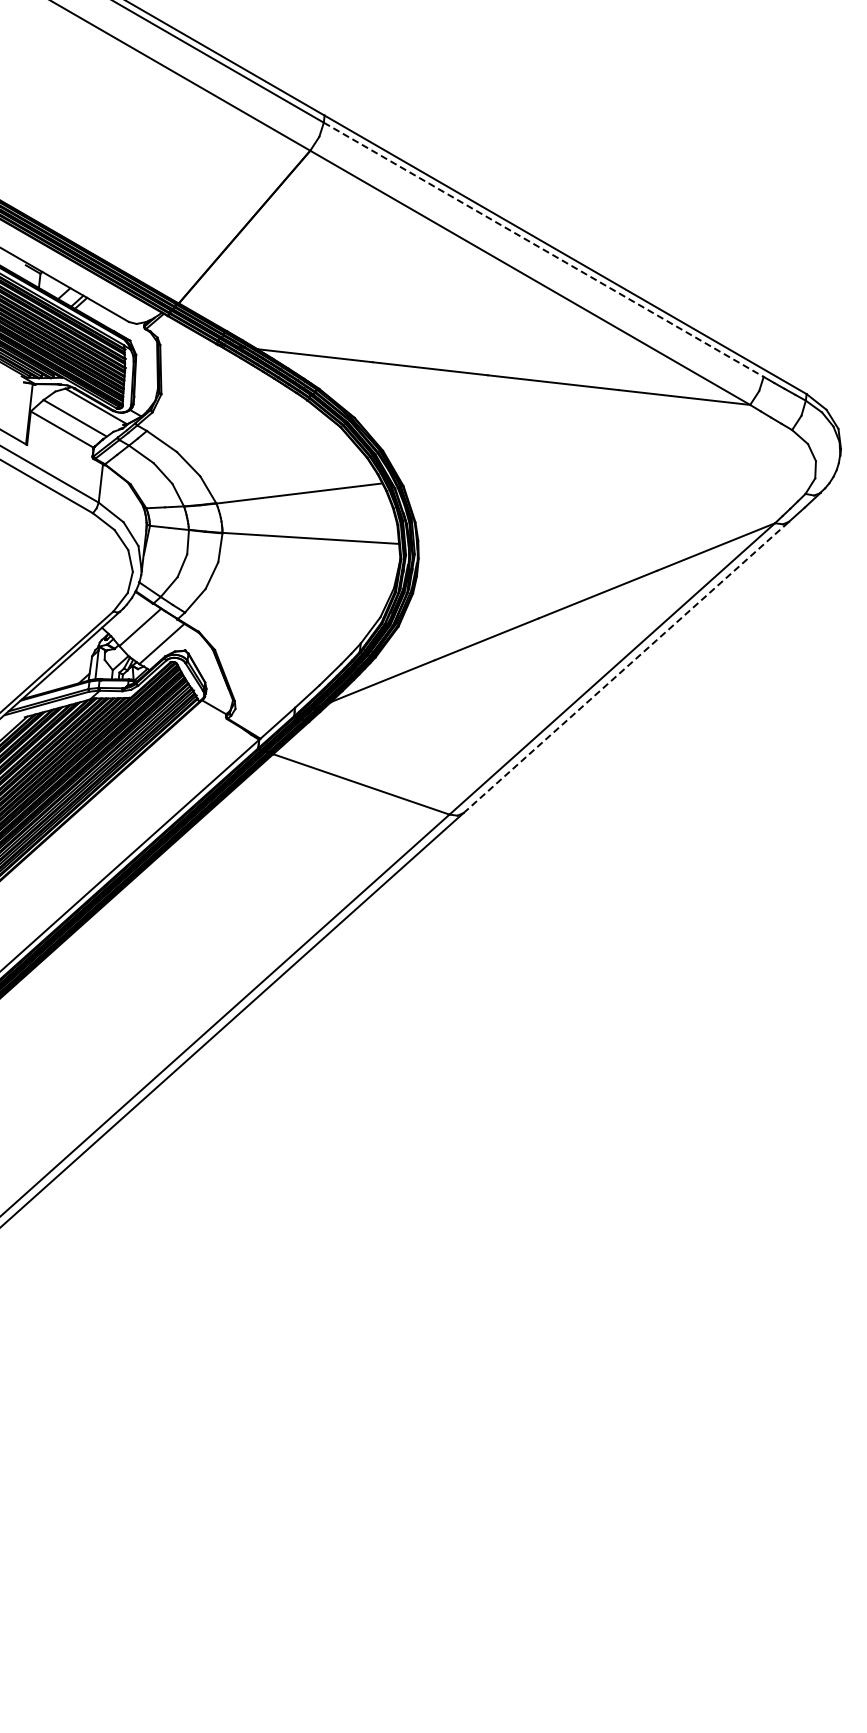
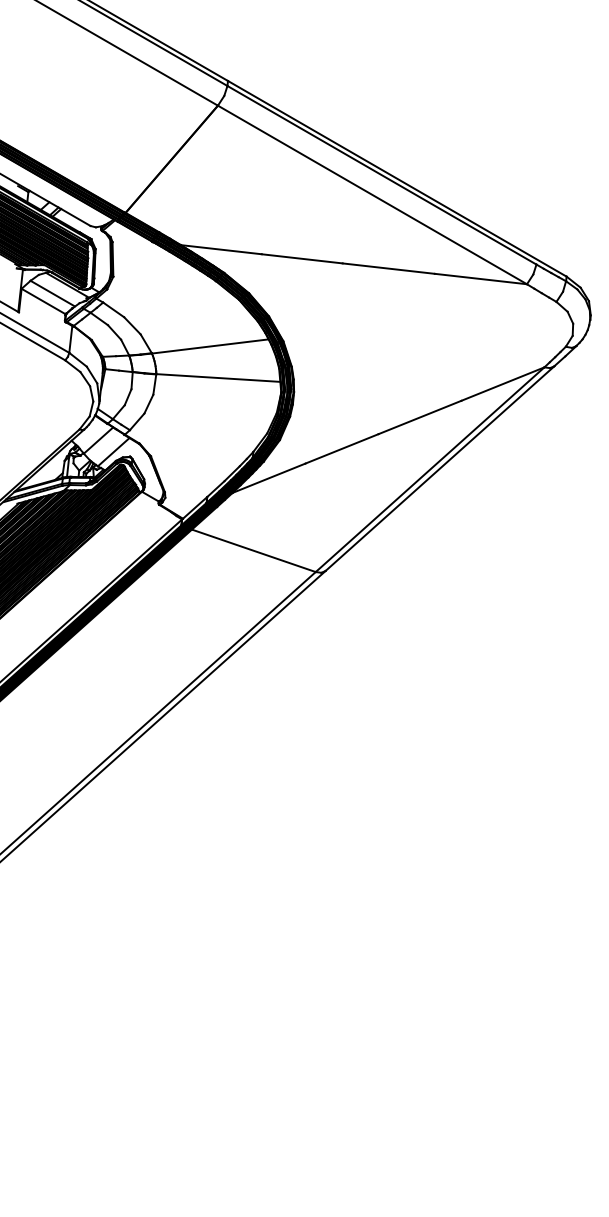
line: (544, 250) -> (382, 175), dashed -> solid
line: (626, 667) -> (440, 468), dashed -> solid

